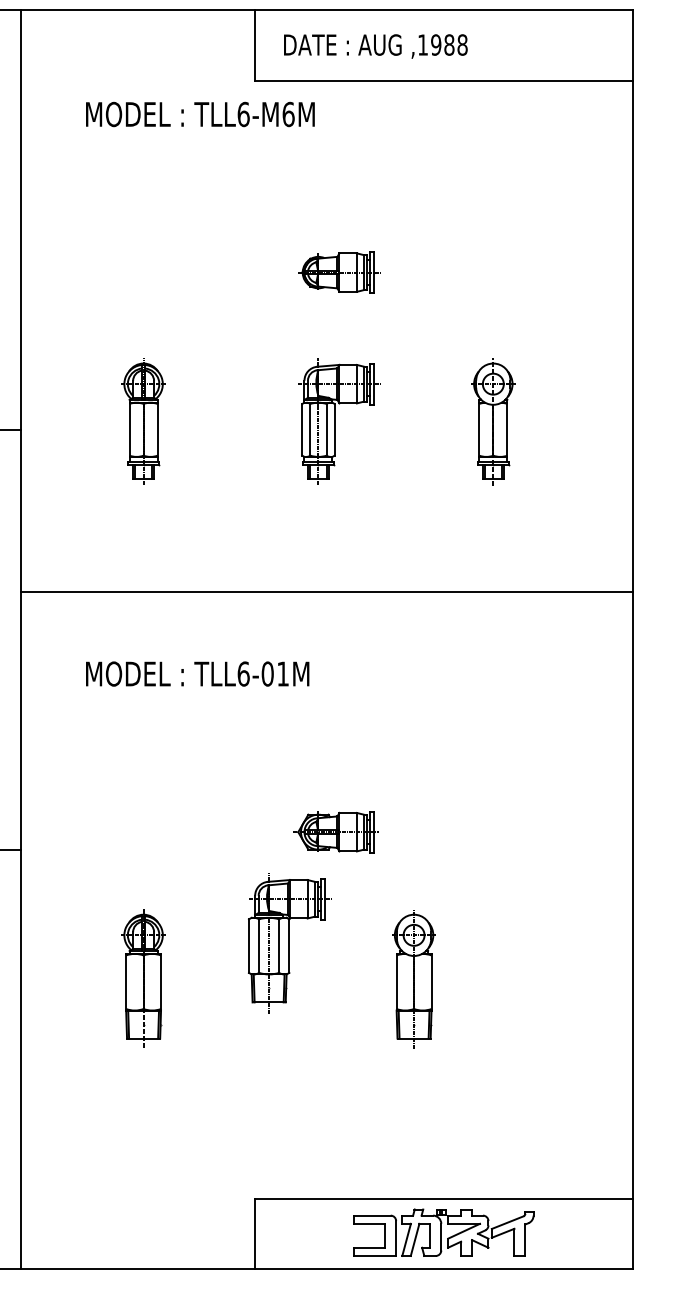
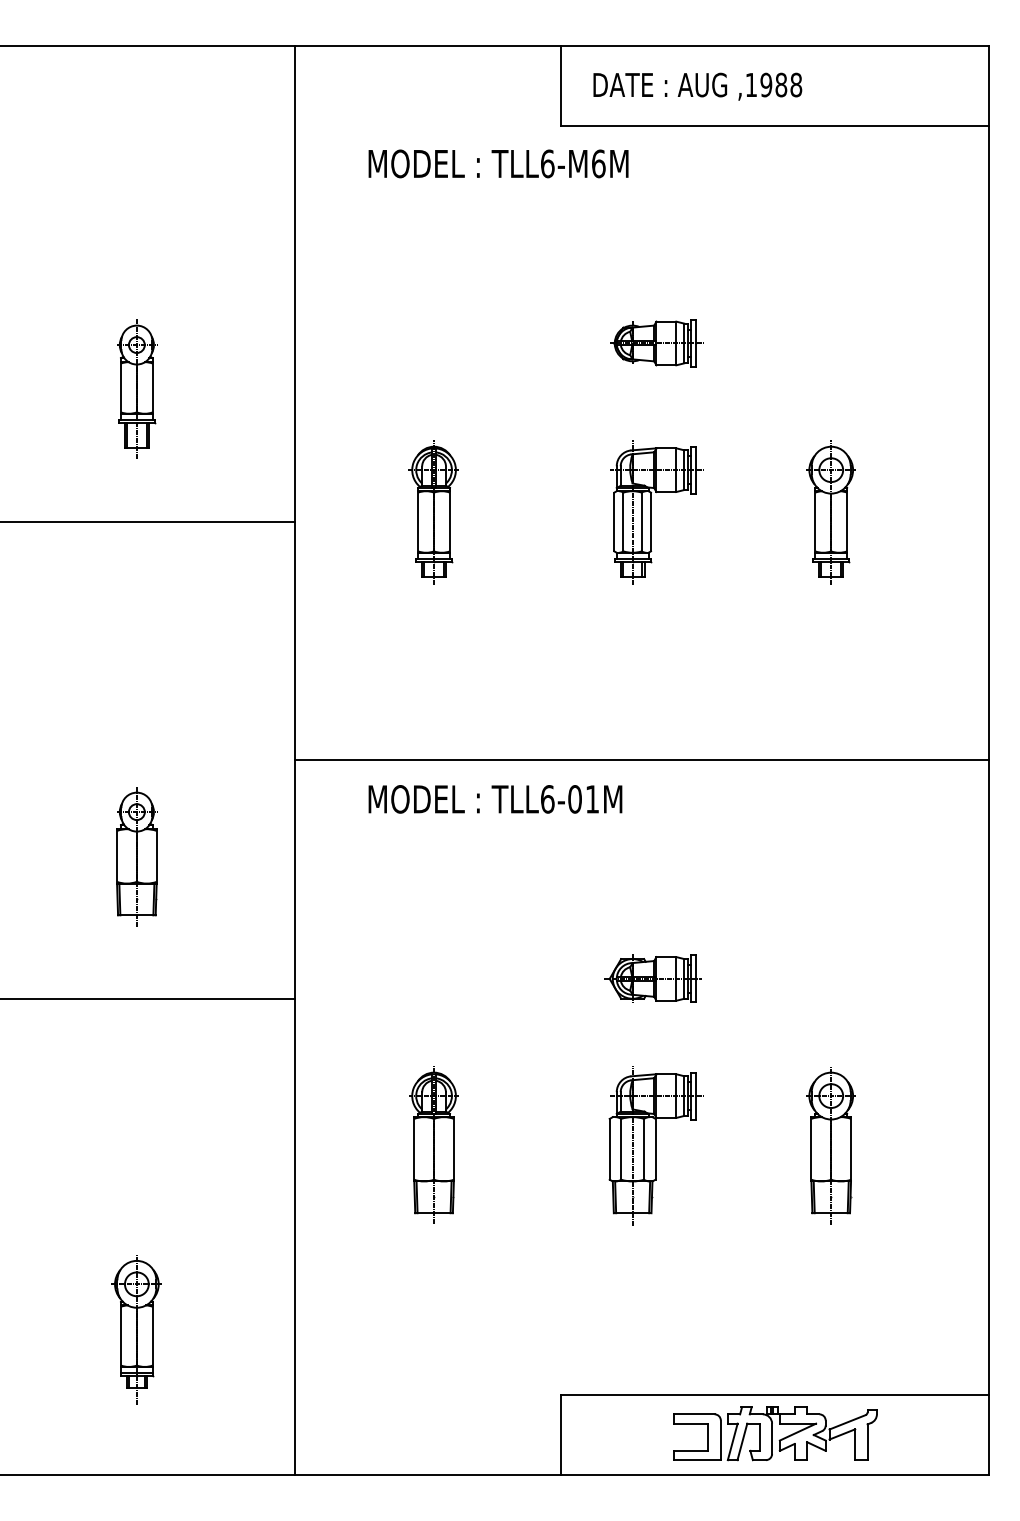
line: (327, 592) -> (642, 760), moved
part: (289, 942) -> (655, 1145), moved
part: (413, 978) -> (830, 1145), moved

